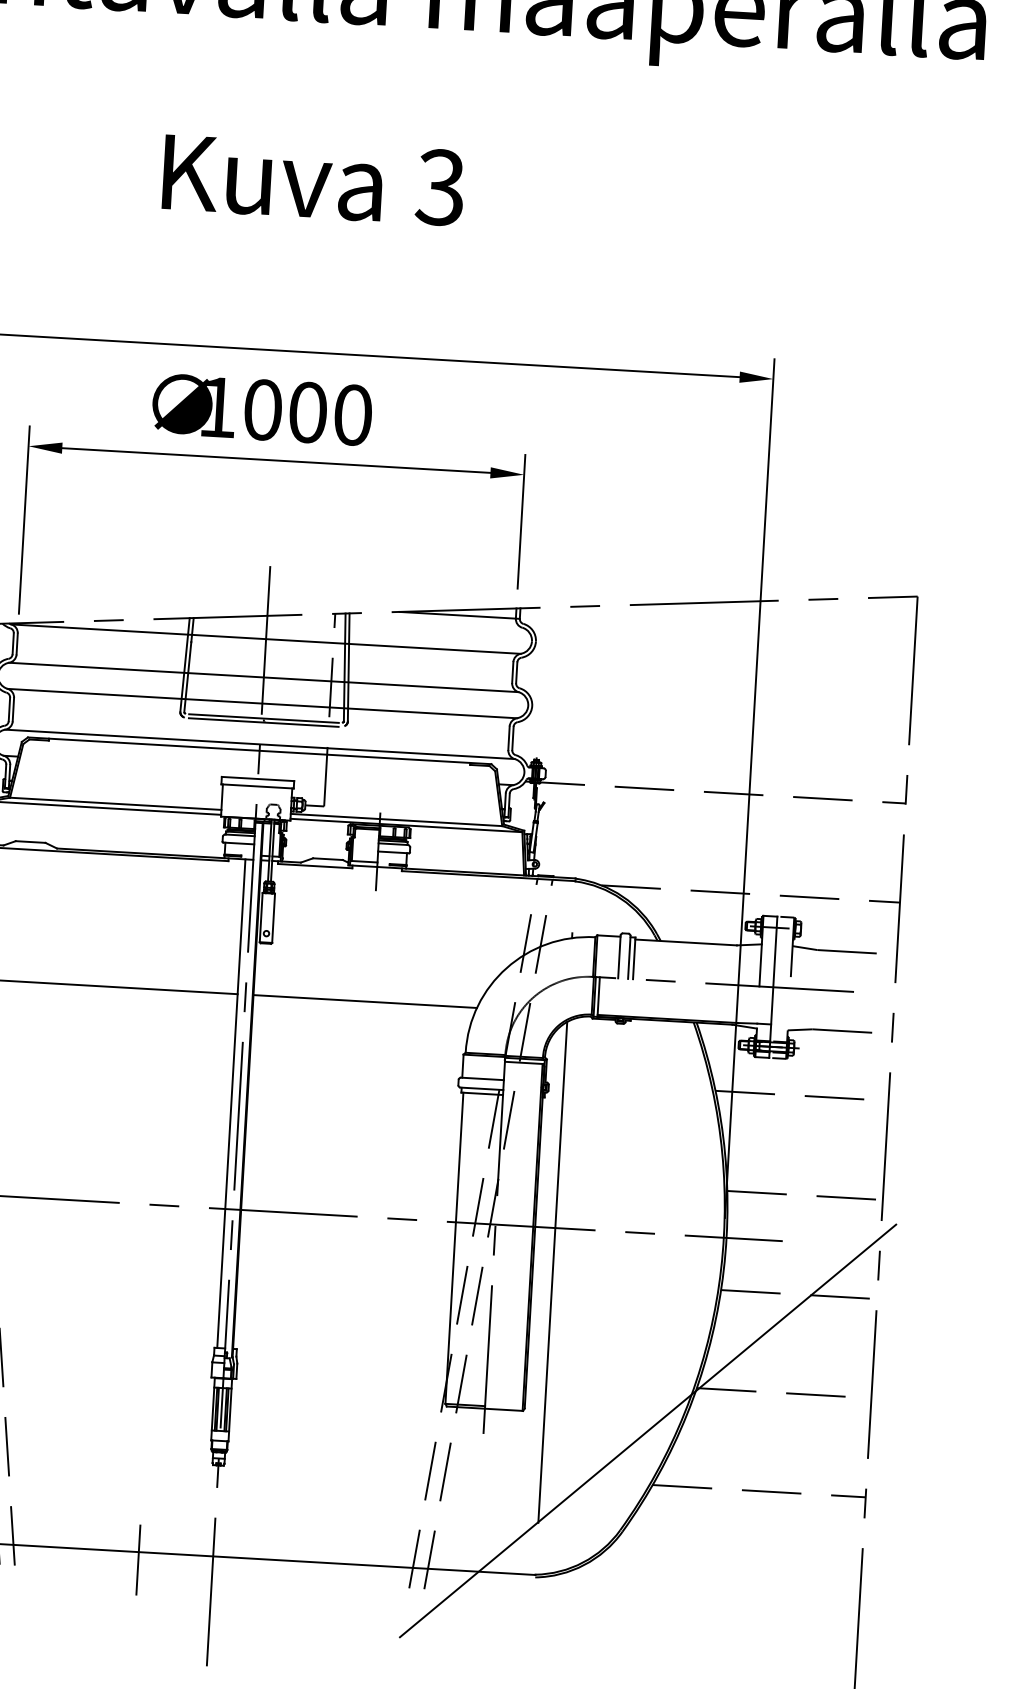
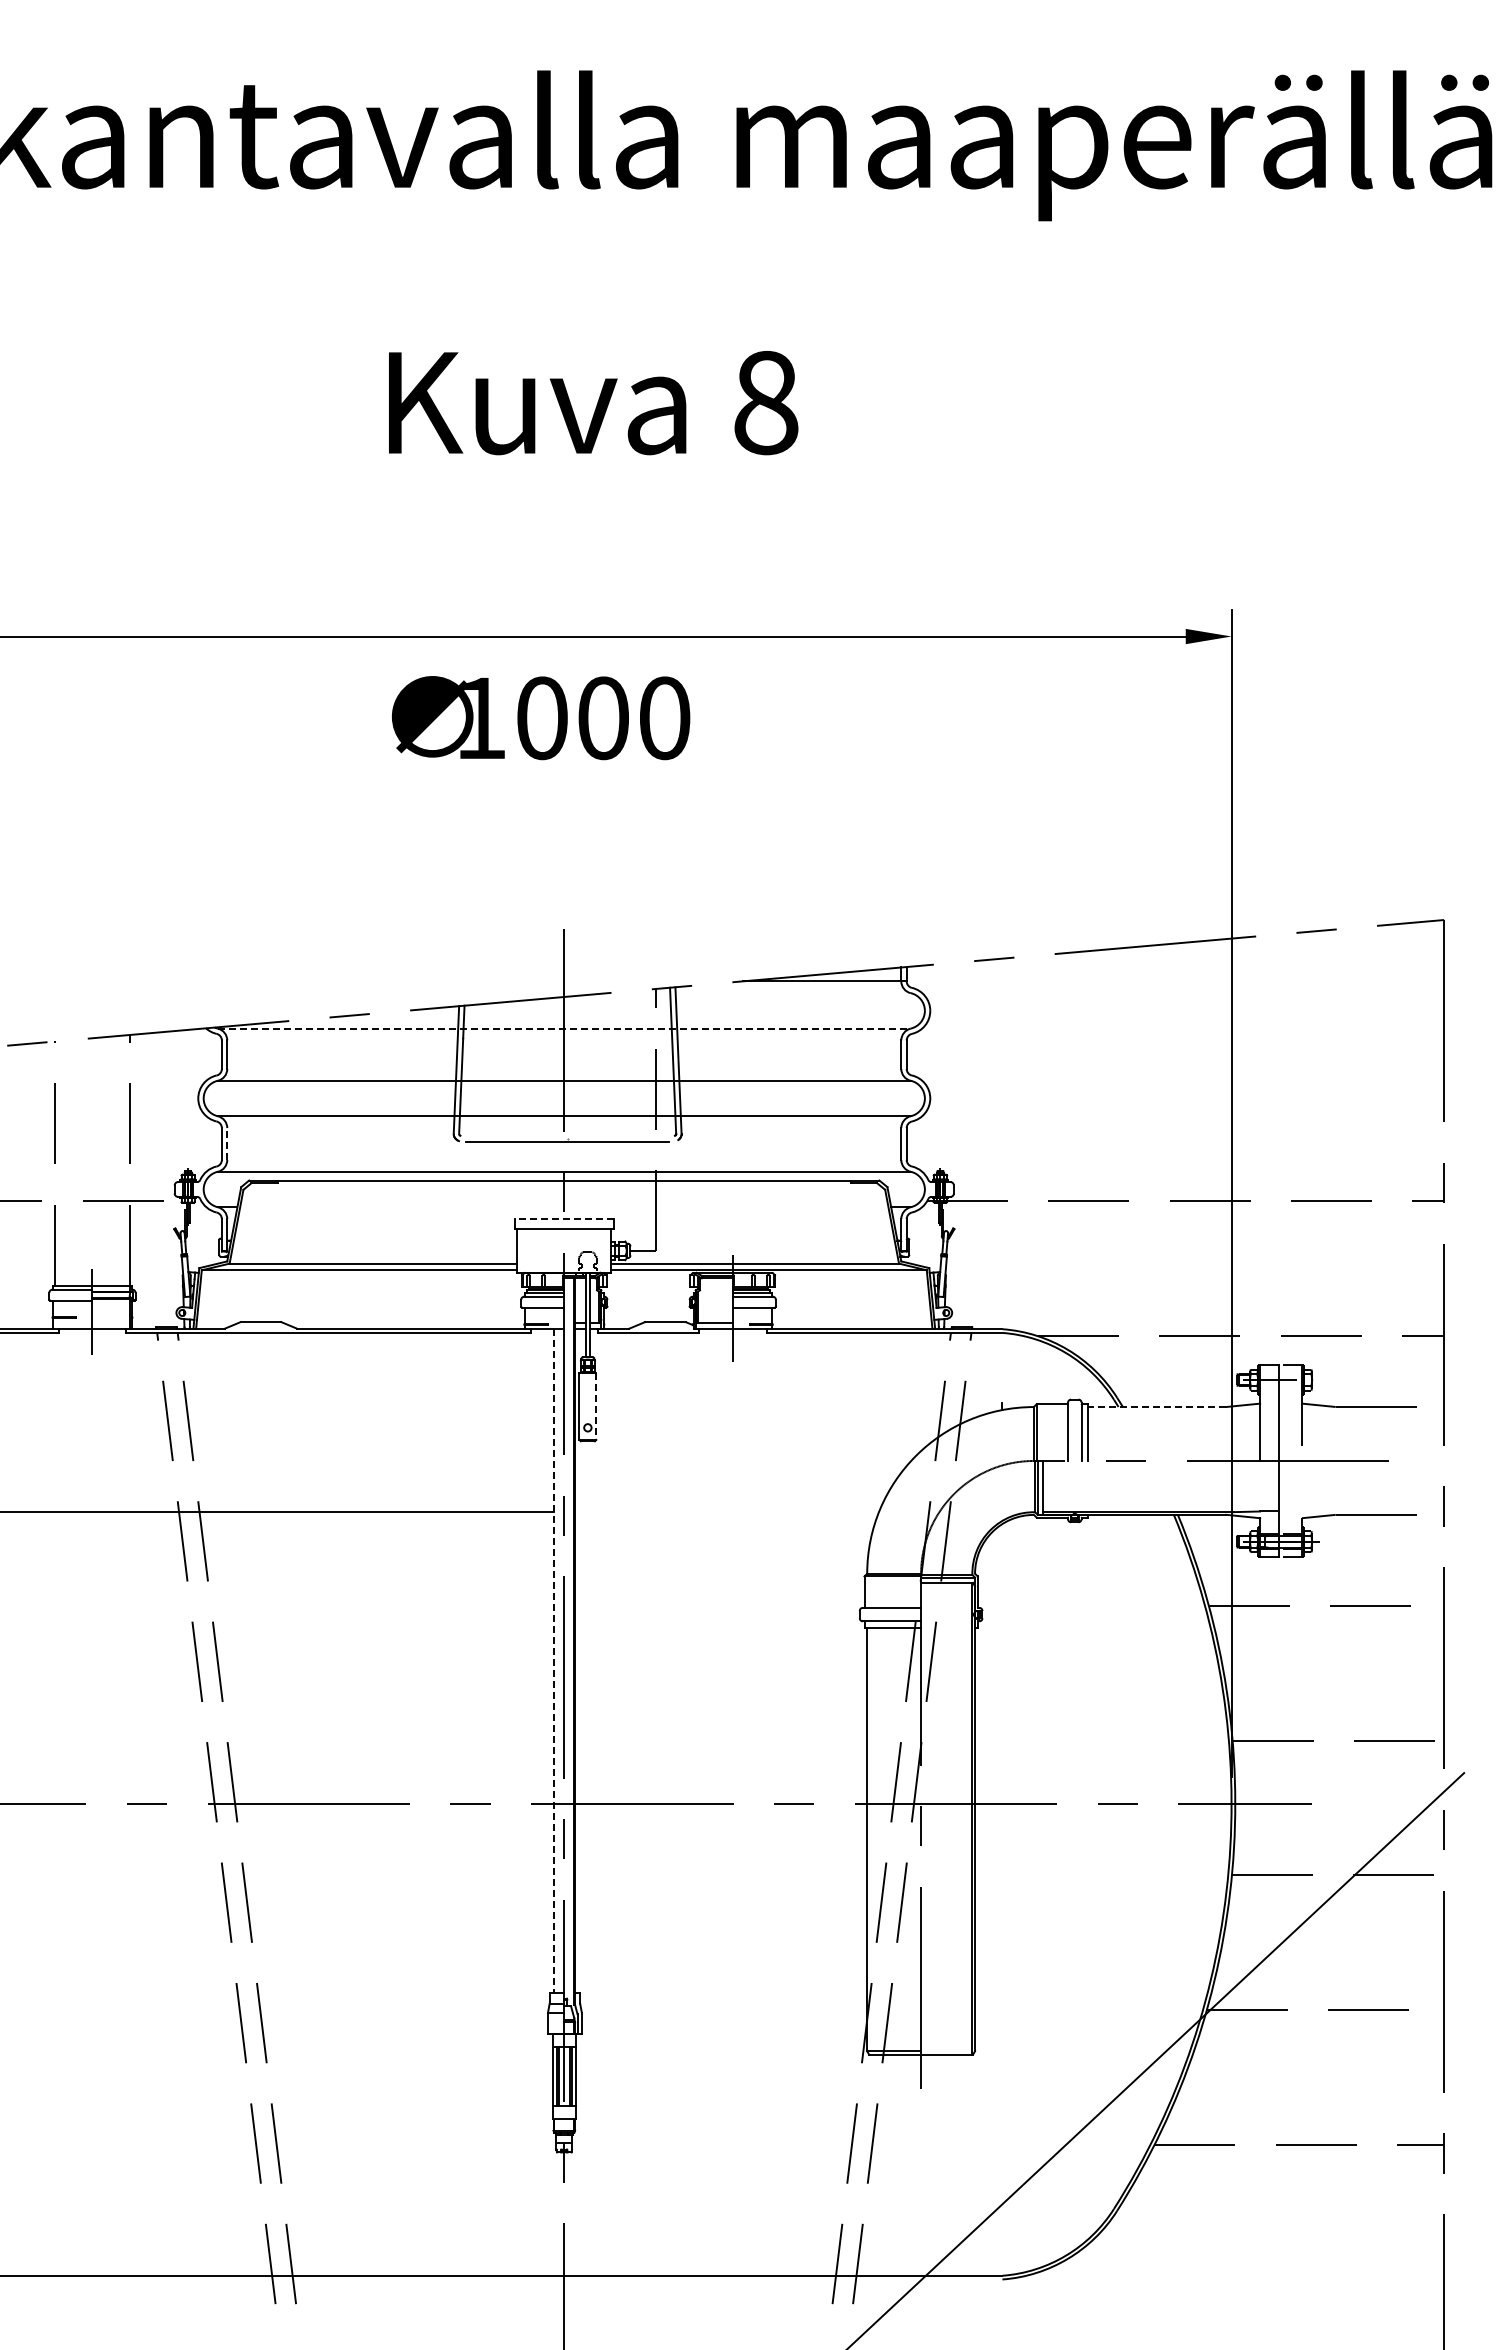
text: (440, 187) -> (765, 402), 3 -> 8
part: (275, 461) -> (563, 786), removed
line: (266, 639) -> (564, 1028), solid -> dashed
line: (13, 710) -> (227, 1144), solid -> dashed
line: (263, 718) -> (567, 1136), removed
line: (257, 778) -> (563, 1218), solid -> dashed
line: (273, 919) -> (596, 1407), solid -> dashed
line: (685, 942) -> (1156, 1407), solid -> dashed
line: (364, 1001) -> (726, 1512), removed
line: (231, 1104) -> (553, 1661), solid -> dashed
line: (552, 1272) -> (1002, 1864), removed
line: (138, 1559) -> (463, 2286), removed

